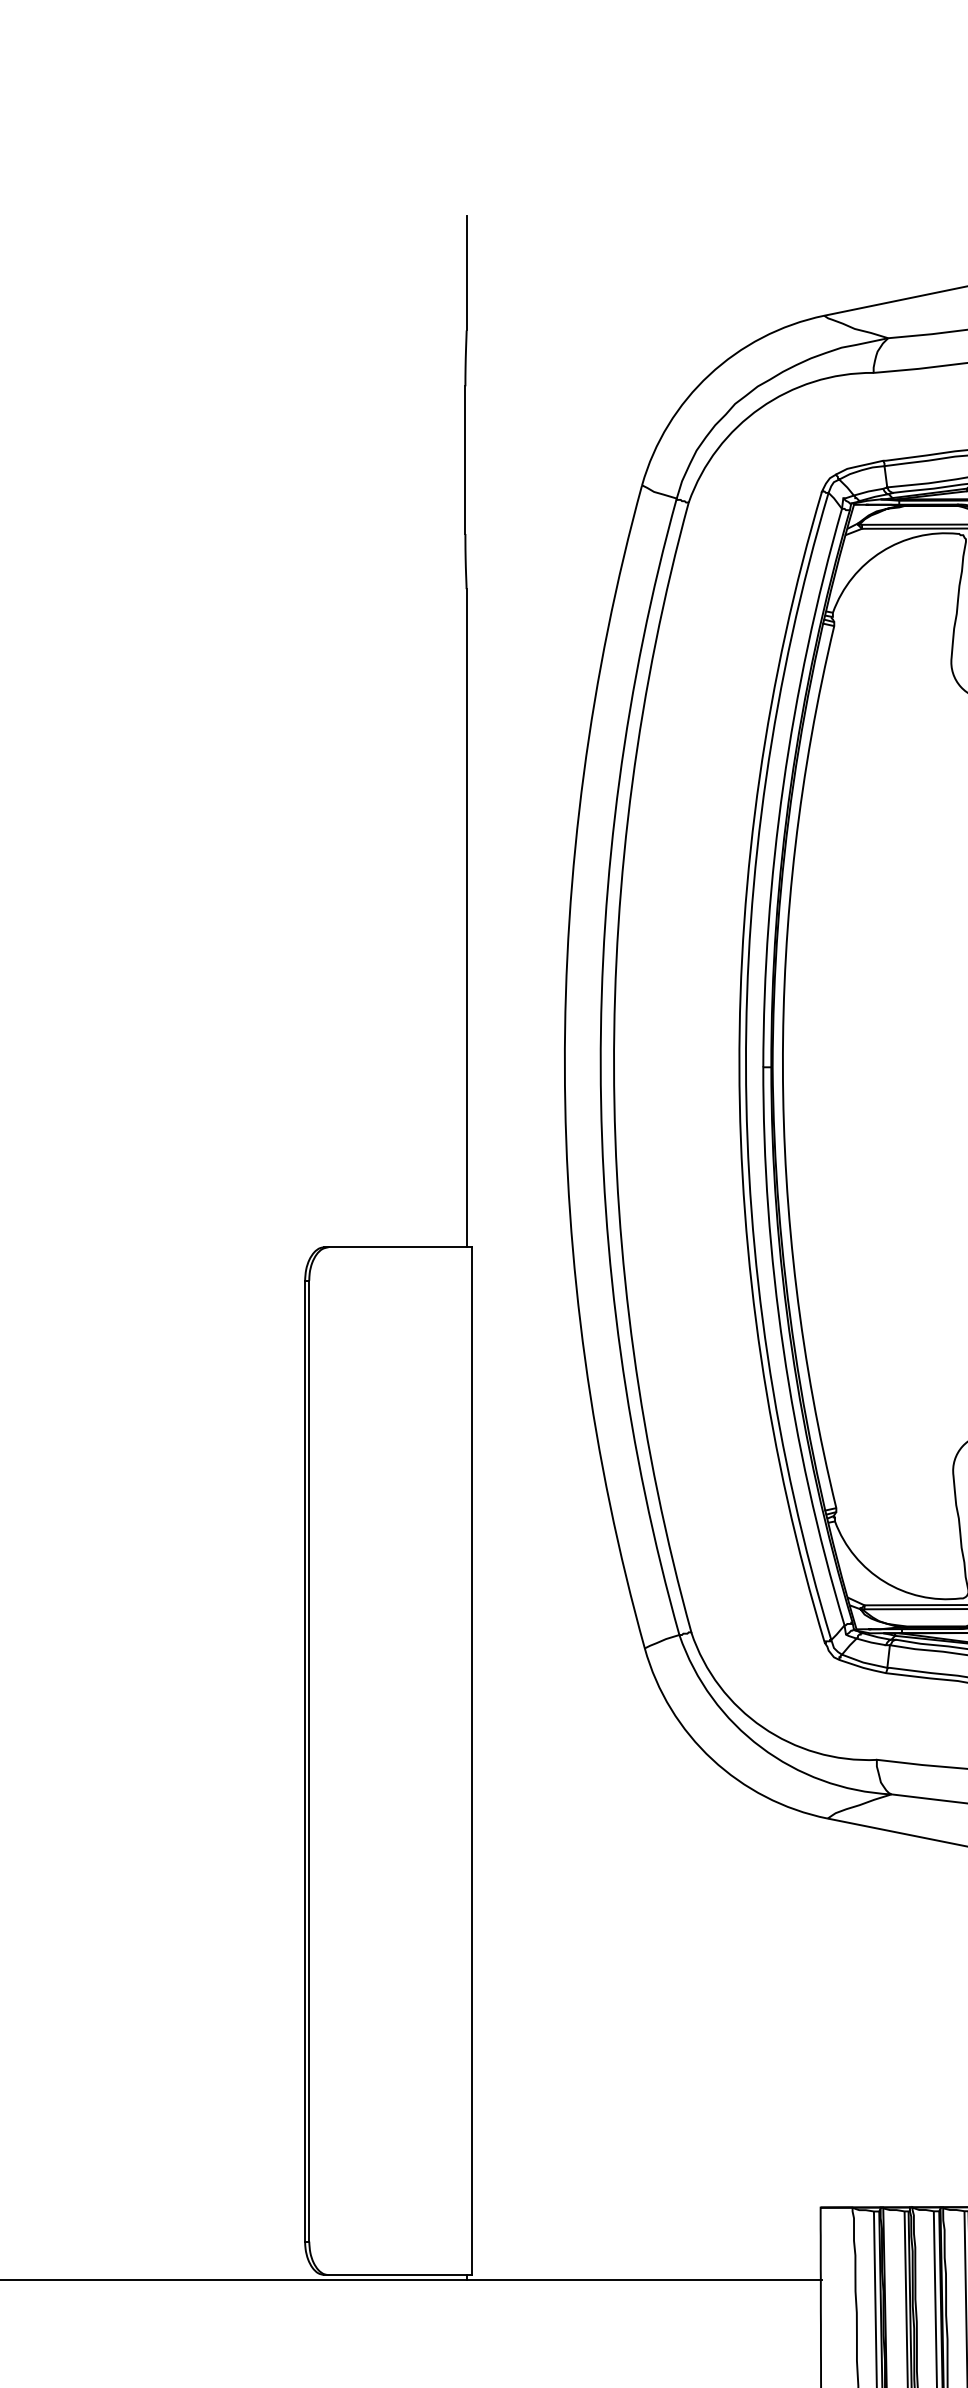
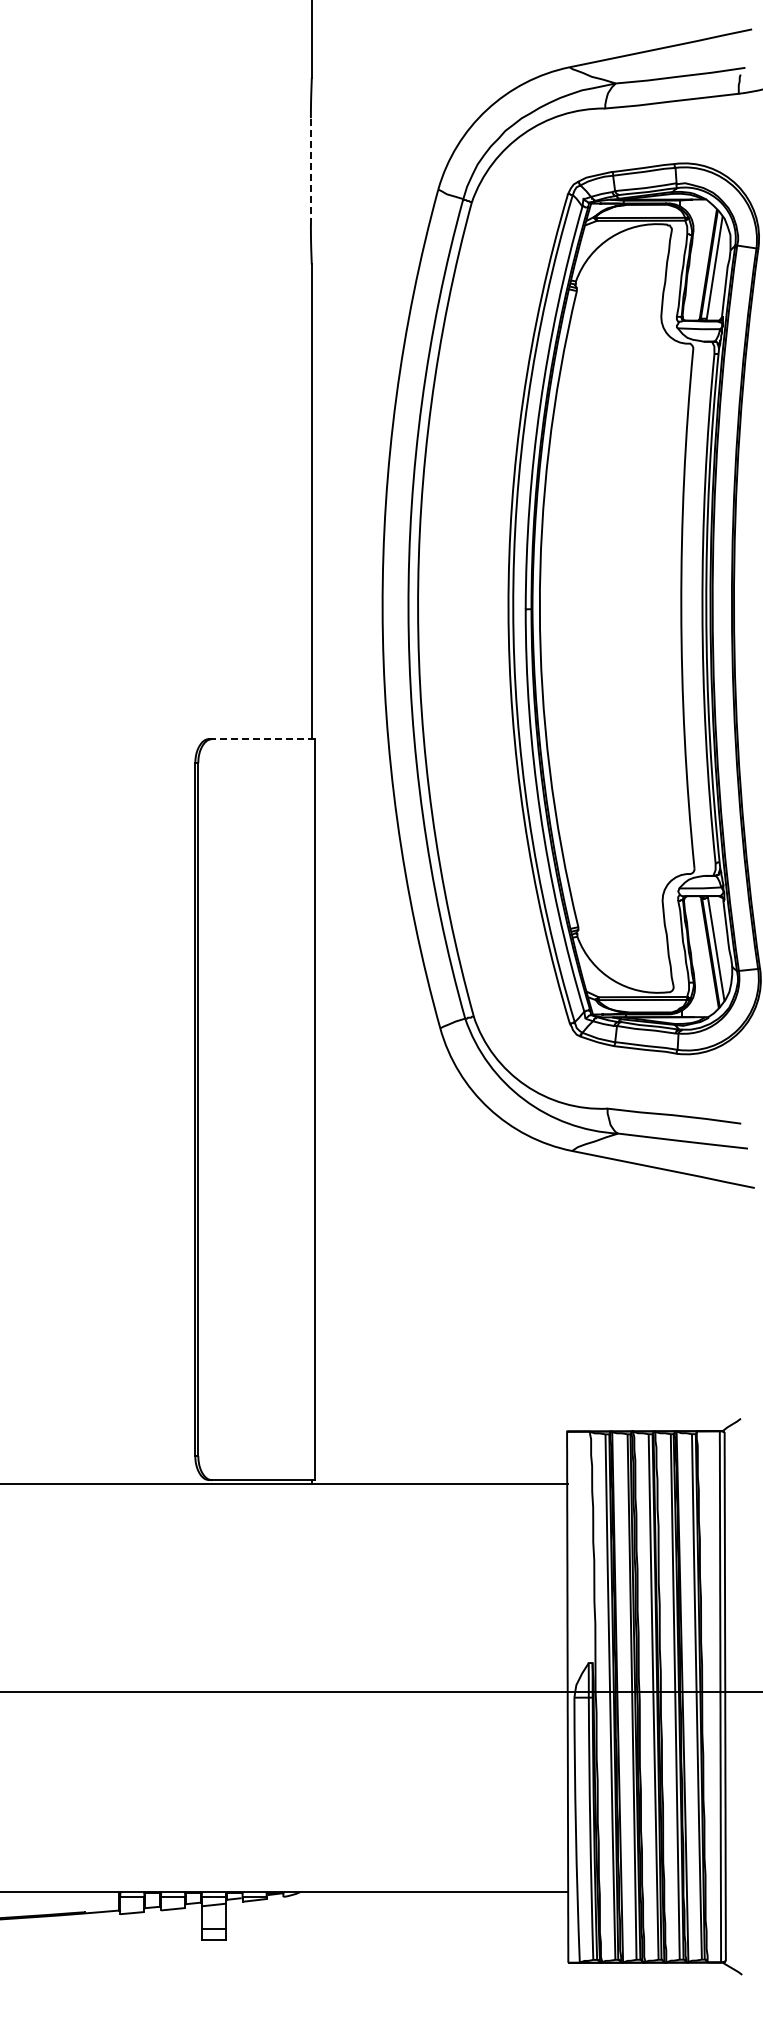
line: (464, 458) -> (310, 170), solid -> dashed
line: (399, 1247) -> (263, 739), solid -> dashed

